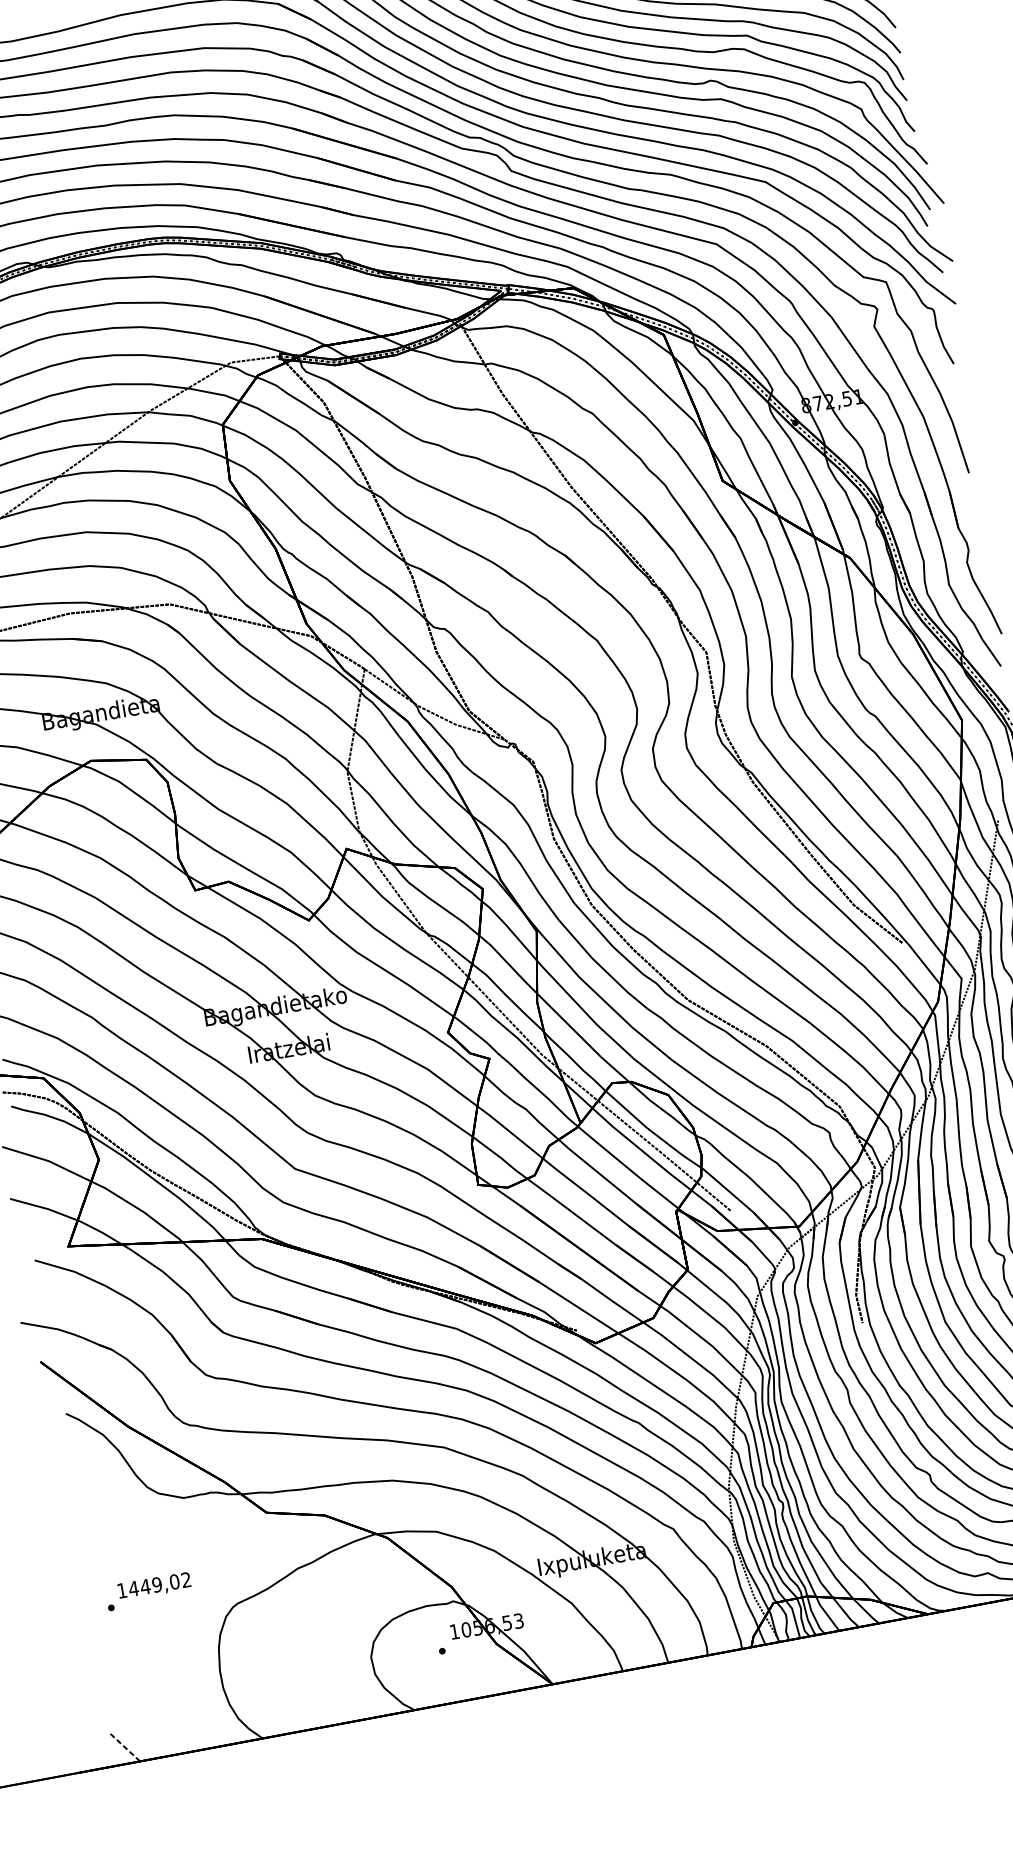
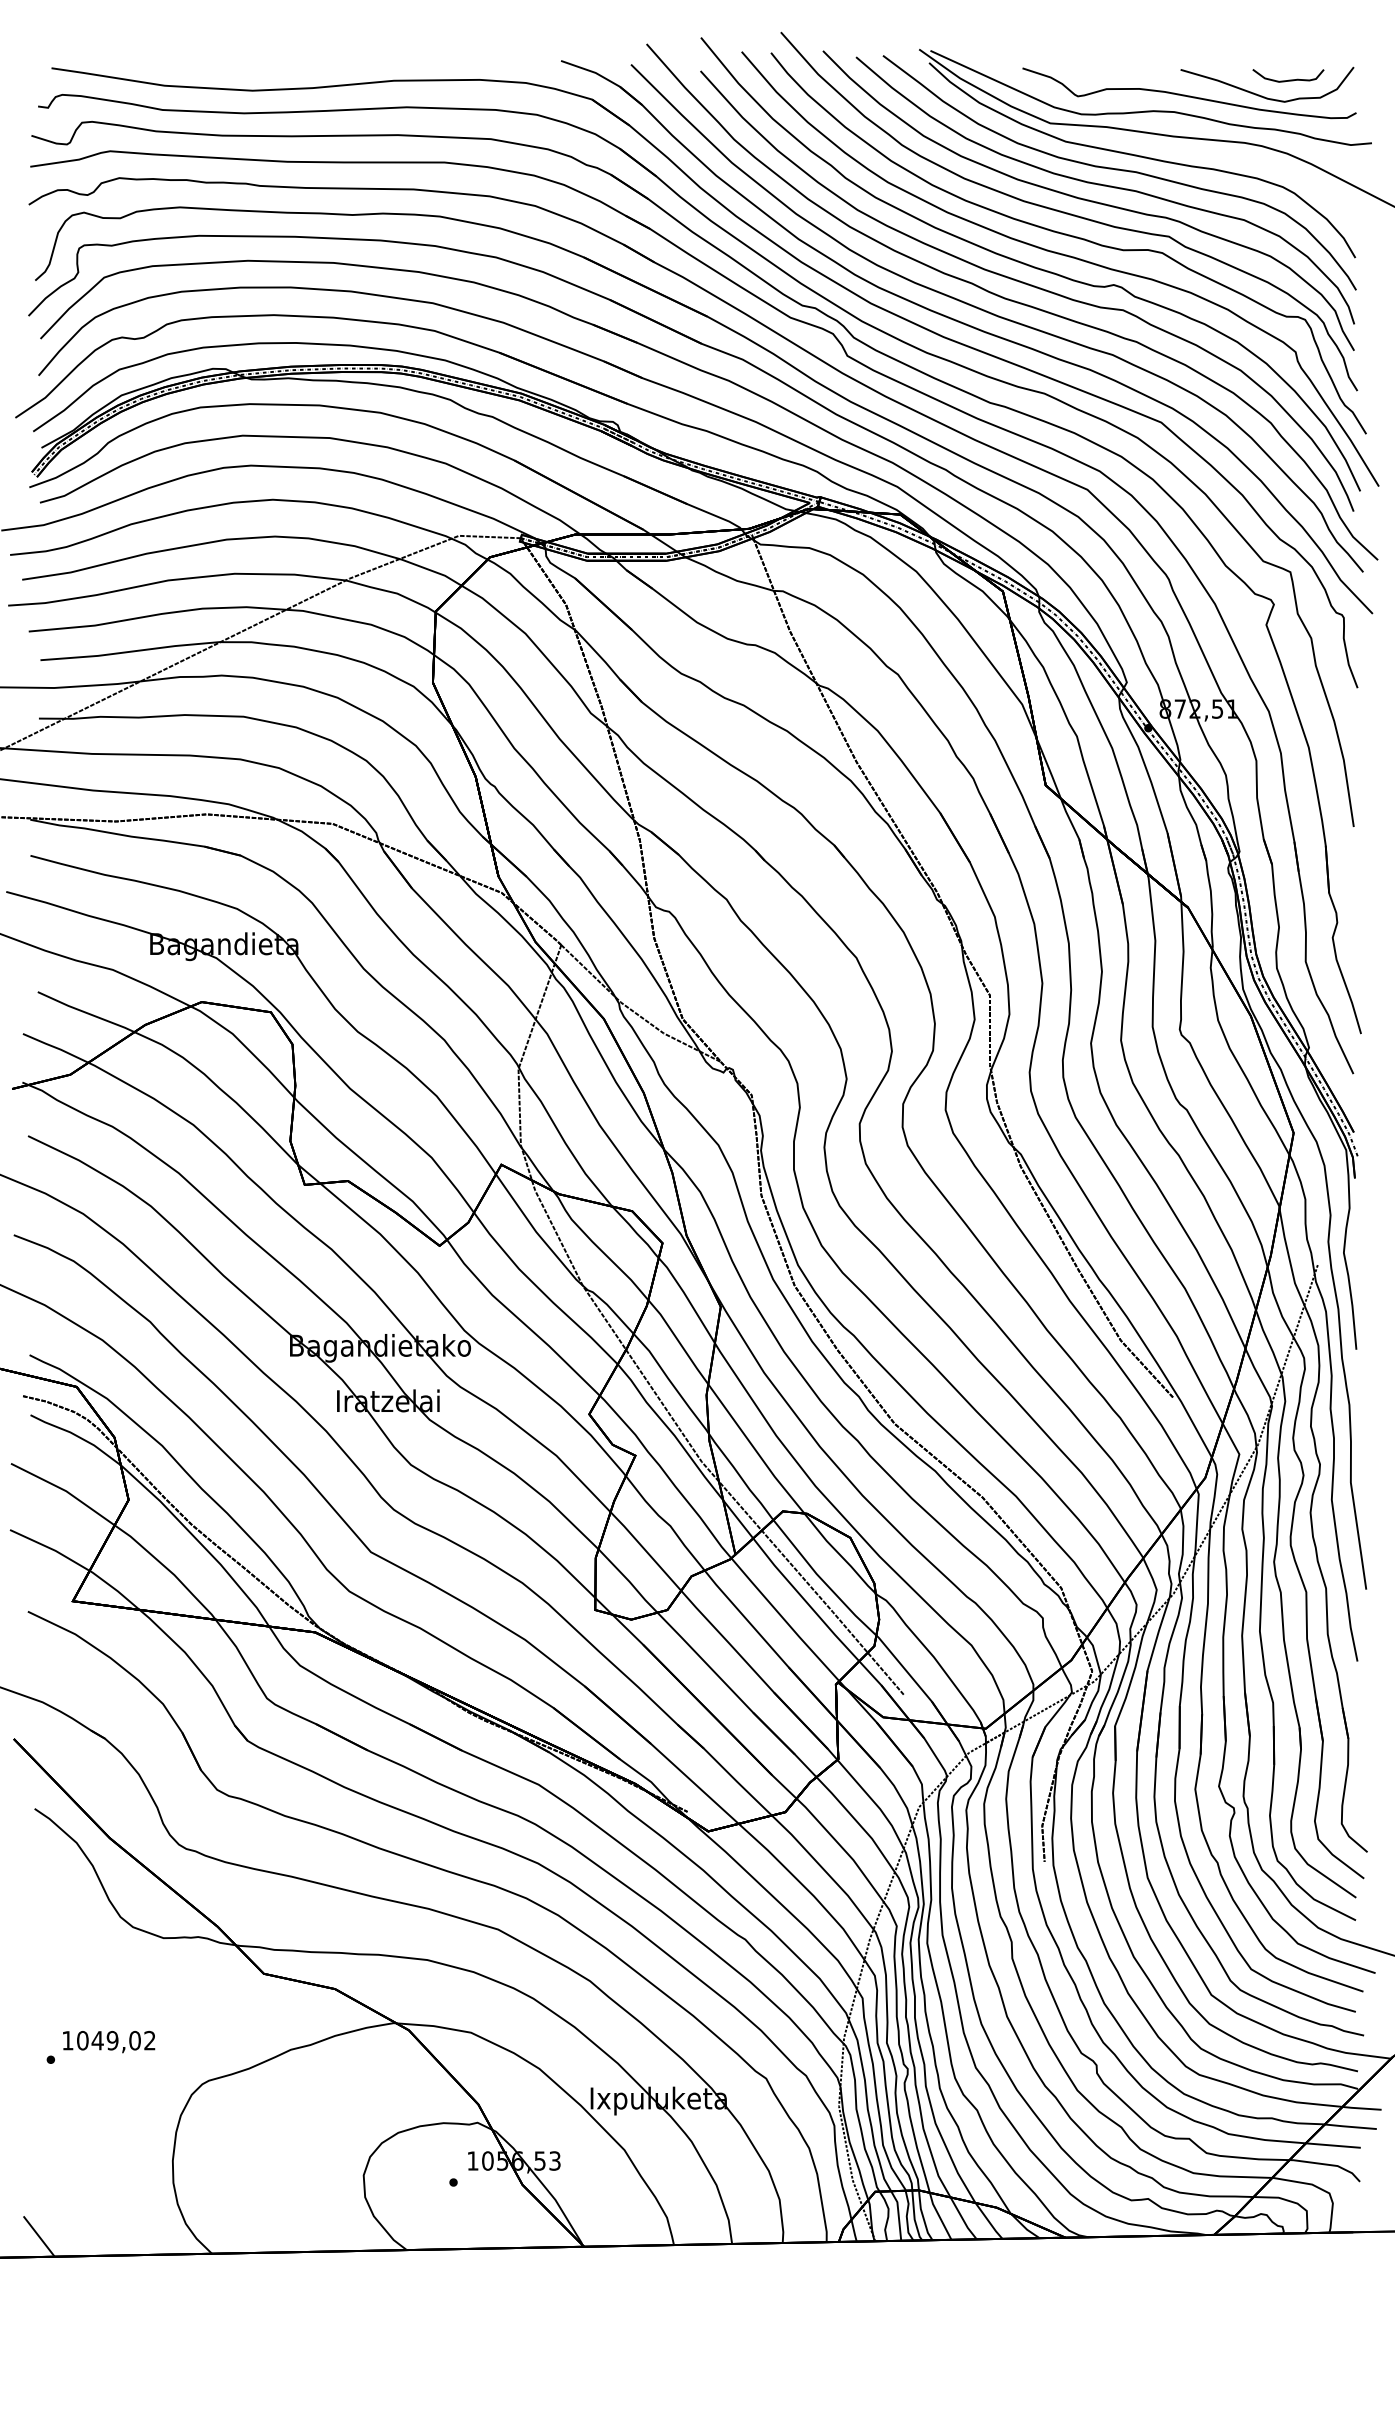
text: (133, 1588) -> (82, 2040), 1449,02 -> 1049,02
line: (125, 1747) -> (39, 2236), dashed -> solid

